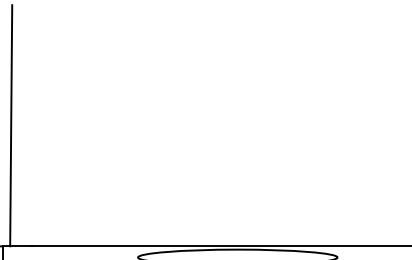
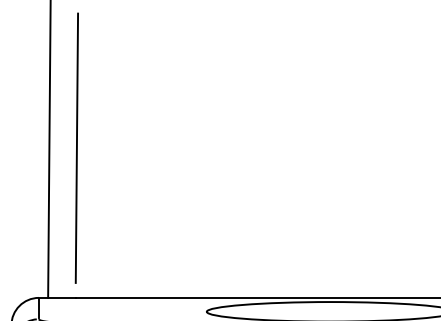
line: (33, 125) -> (77, 147), added

